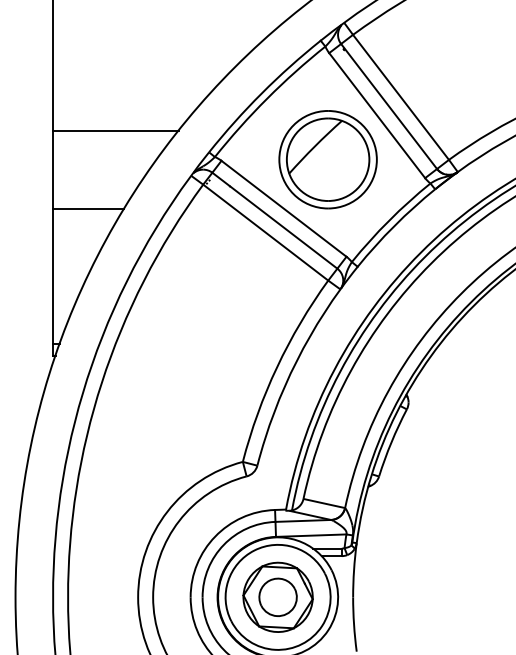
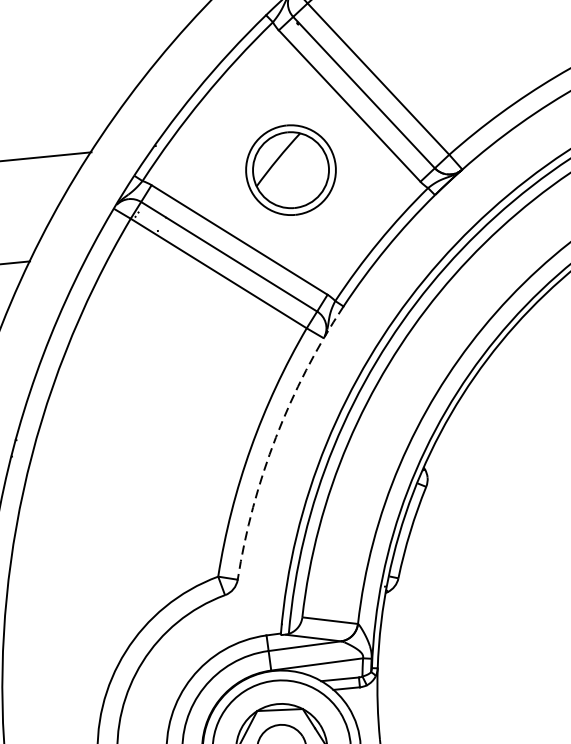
part: (327, 159) -> (290, 169), size x0.7
arc: (296, 360) -> (275, 437), solid -> dashed

